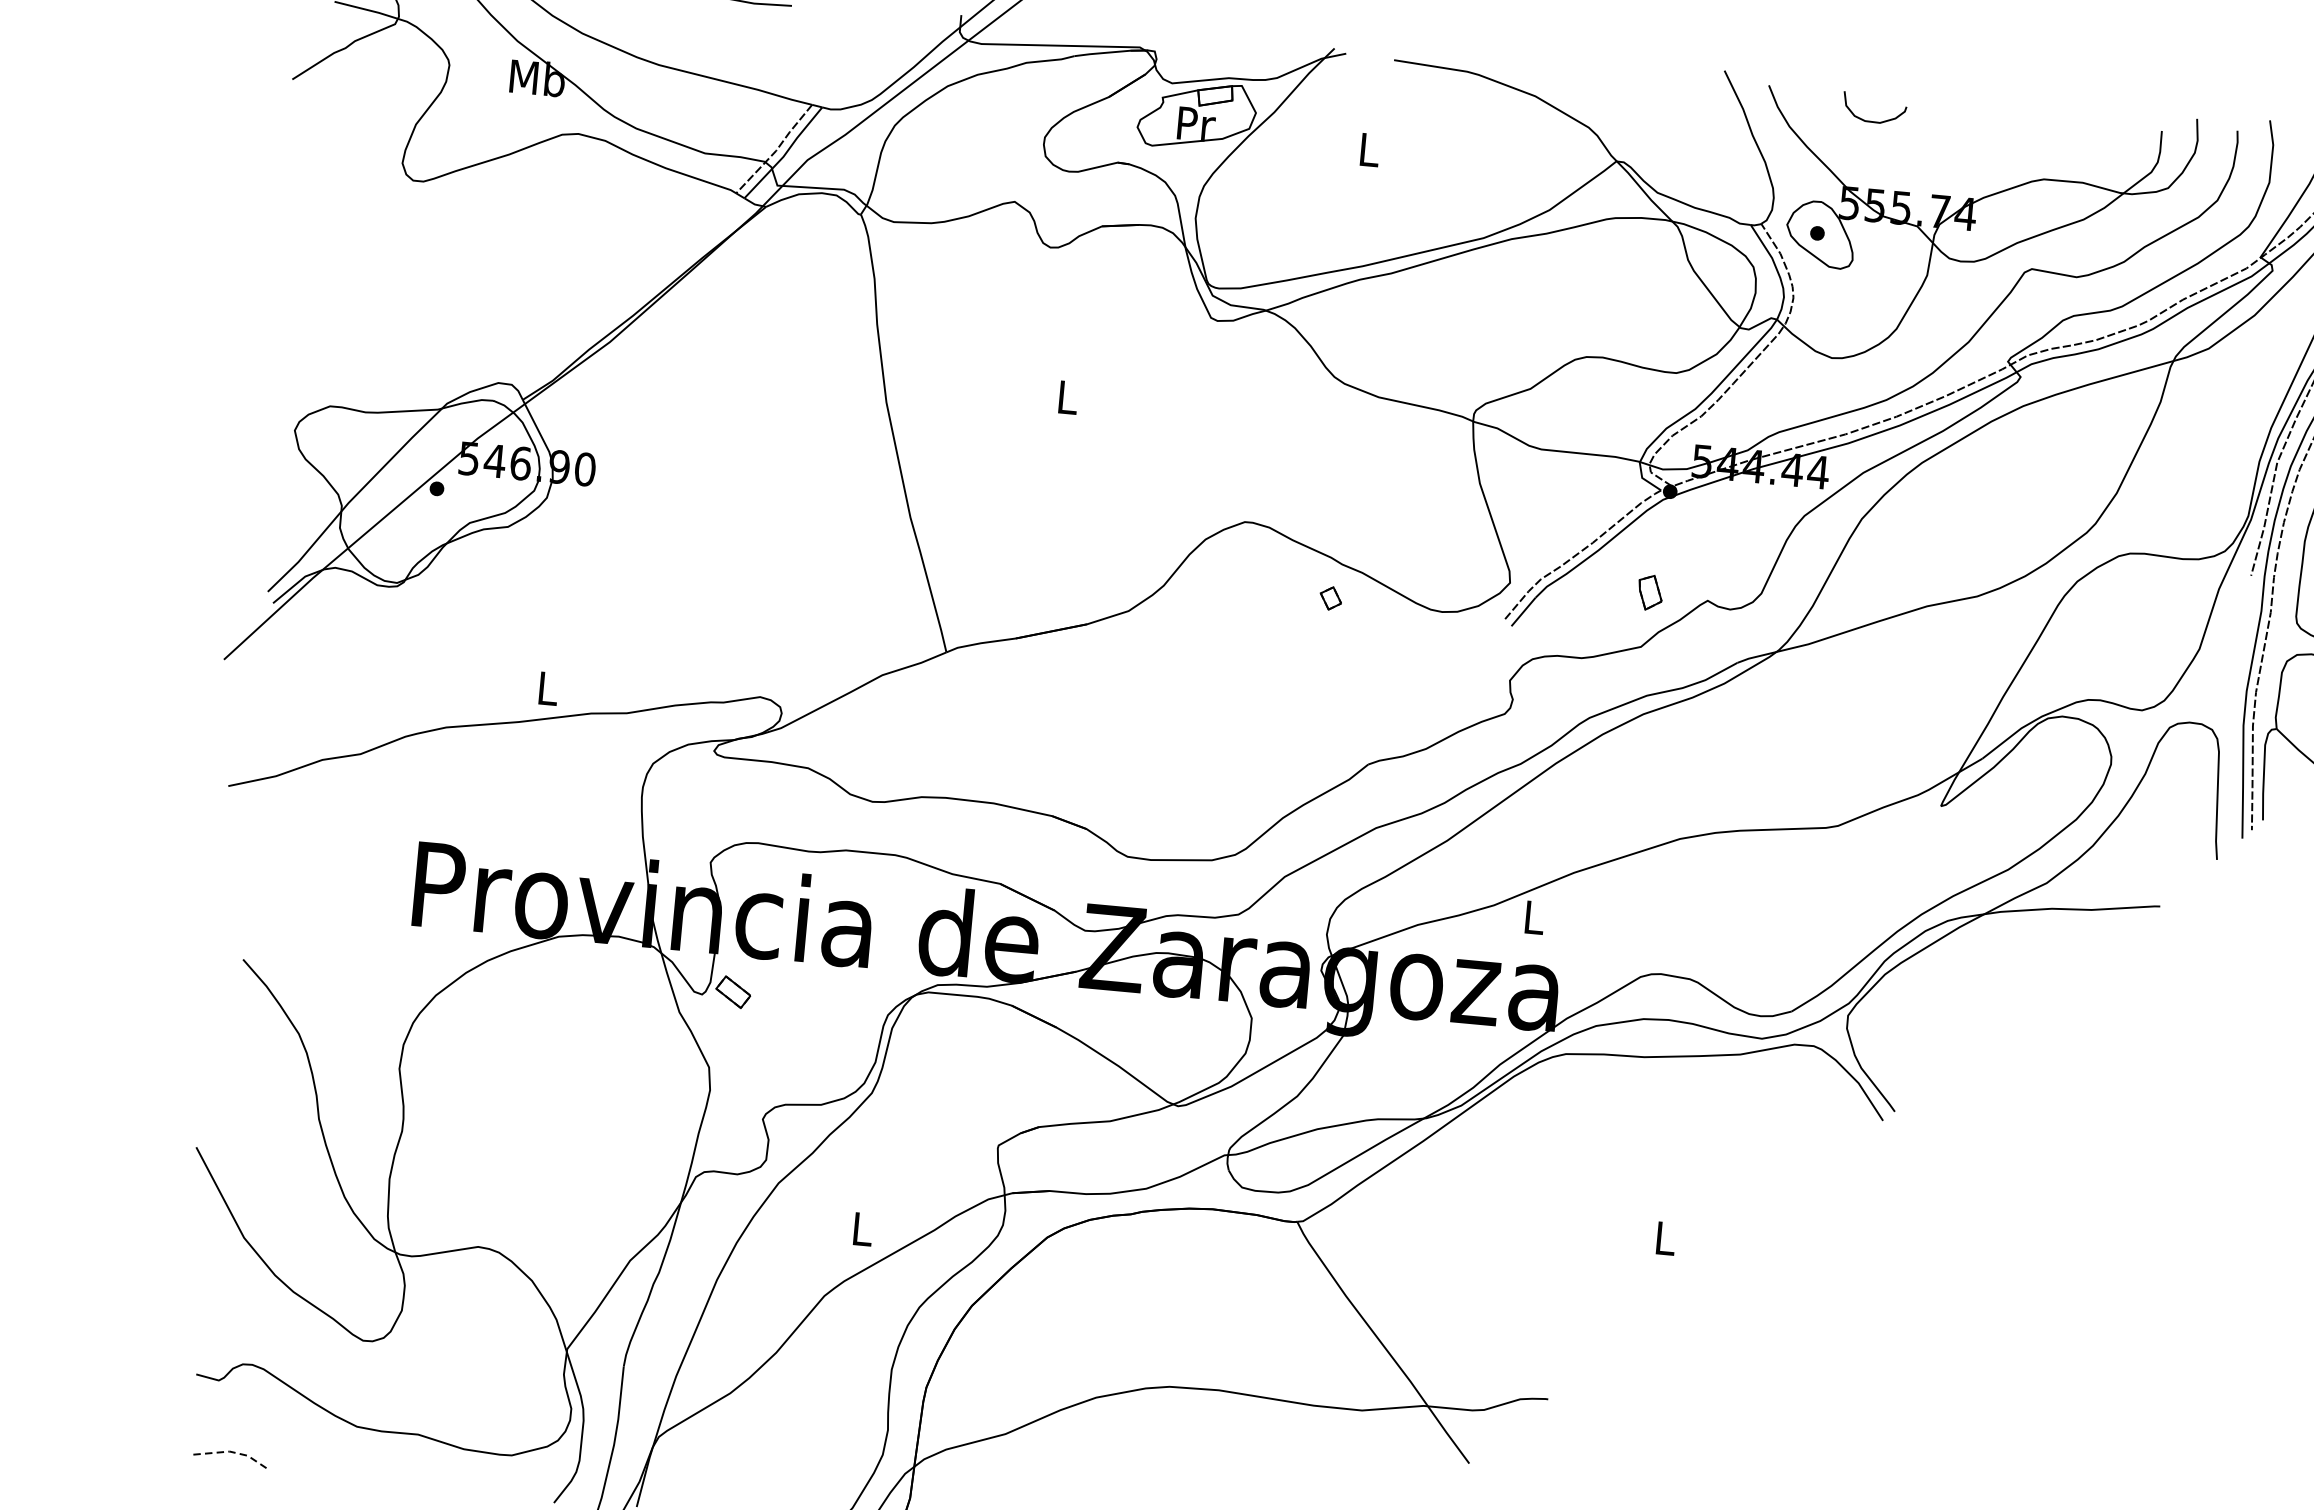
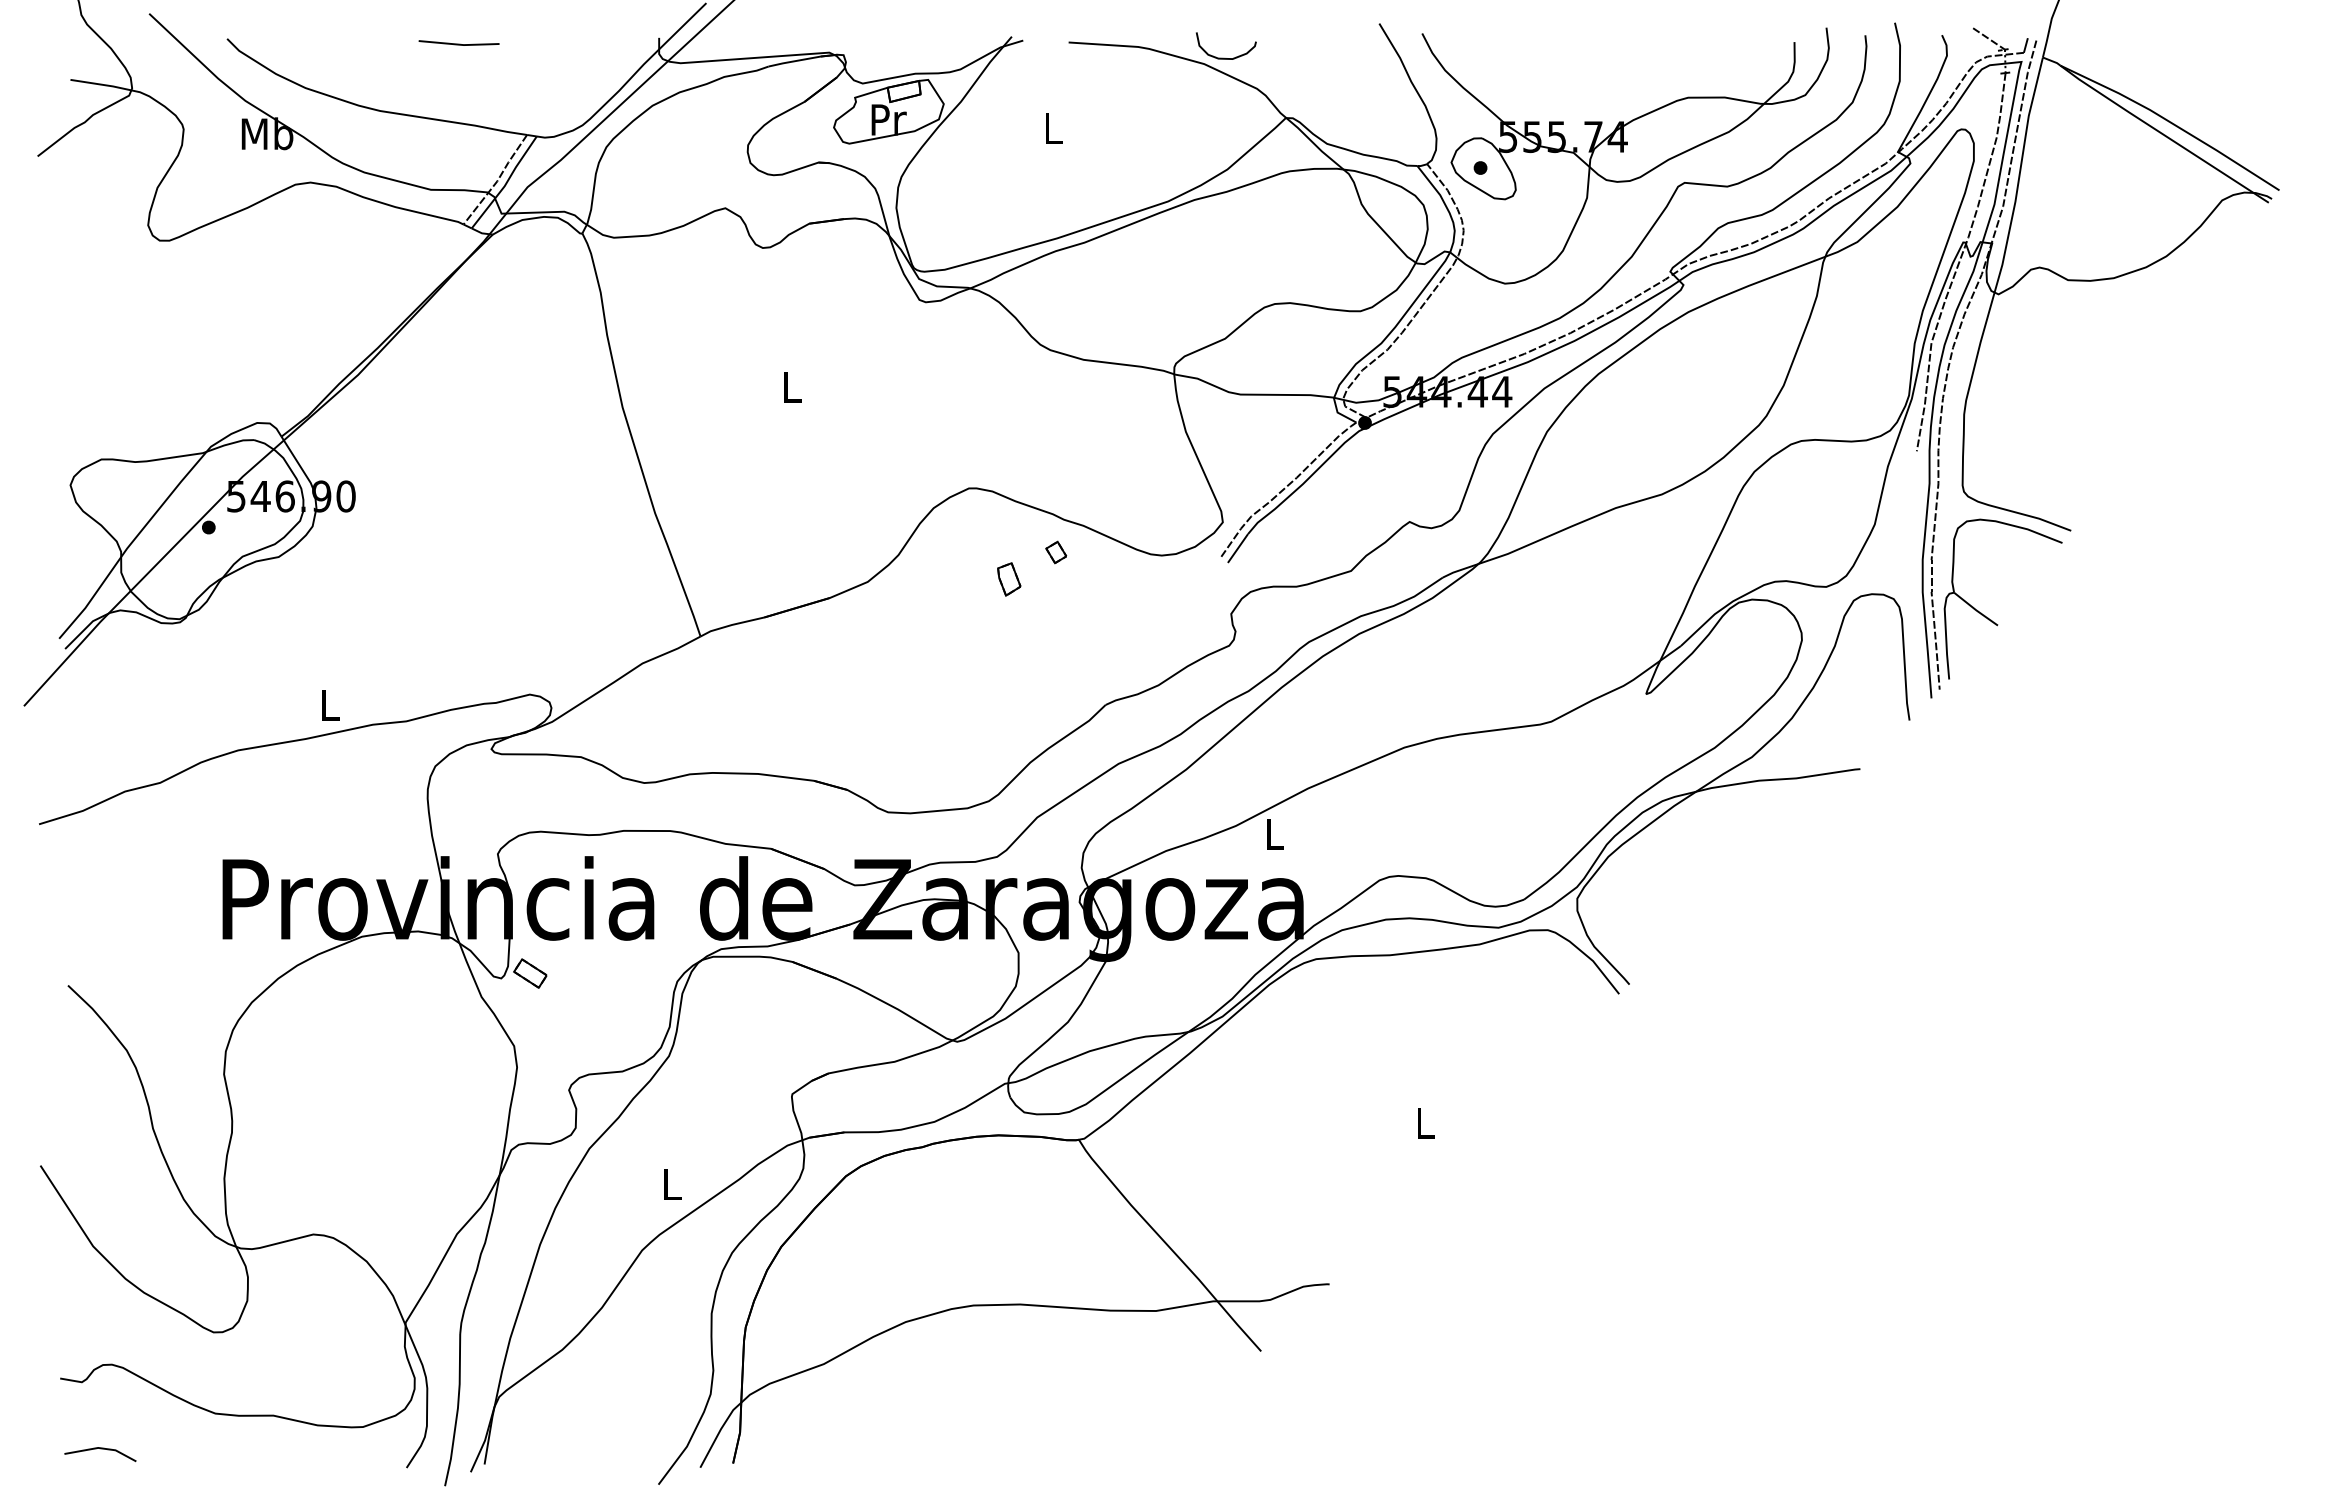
curve: (1871, 120) -> (1224, 57), moved
part: (1650, 592) -> (1009, 579), moved
line: (234, 1452) -> (102, 1448), dashed -> solid

